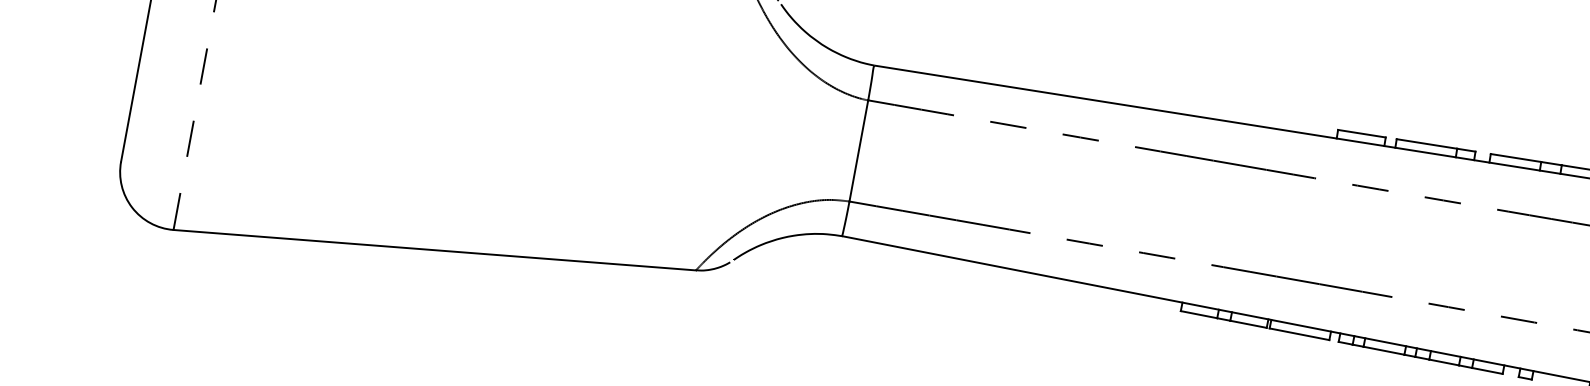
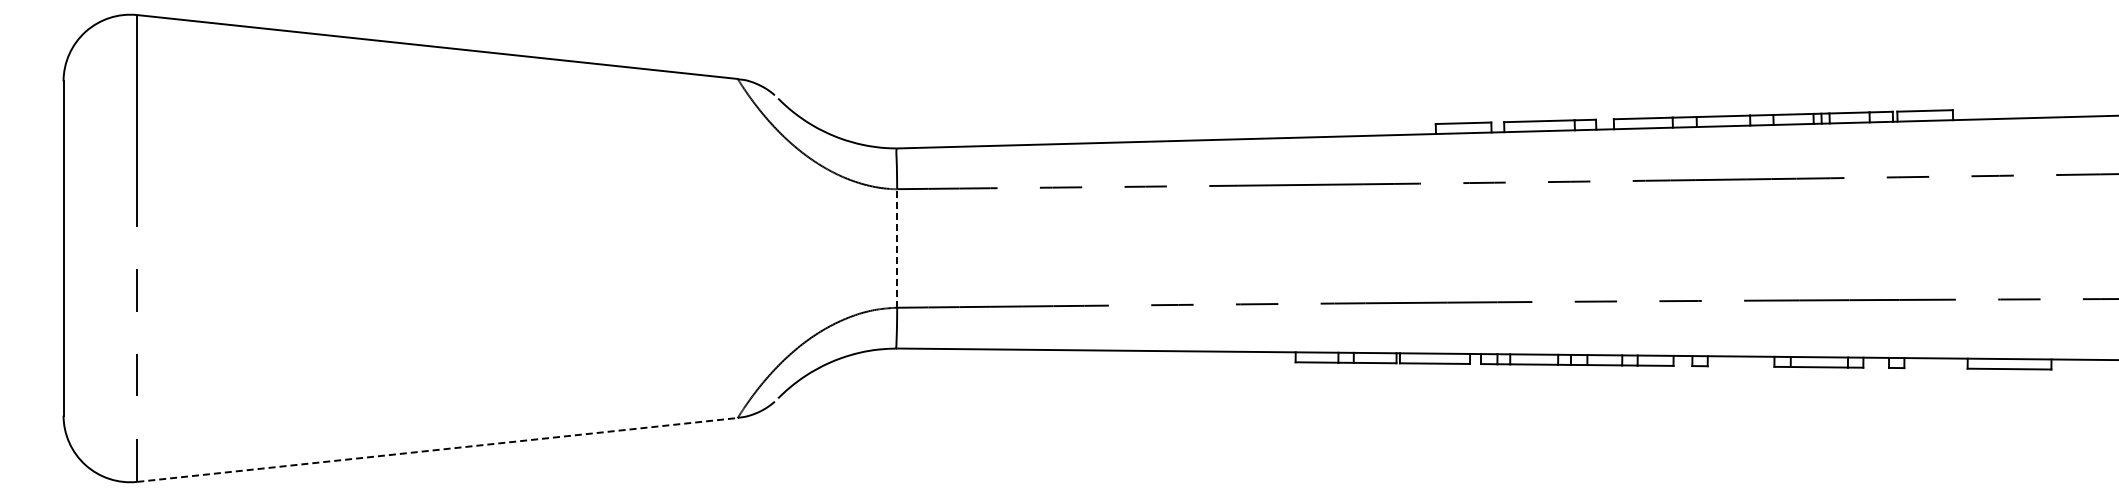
line: (859, 151) -> (897, 248), solid -> dashed
line: (435, 249) -> (438, 449), solid -> dashed

